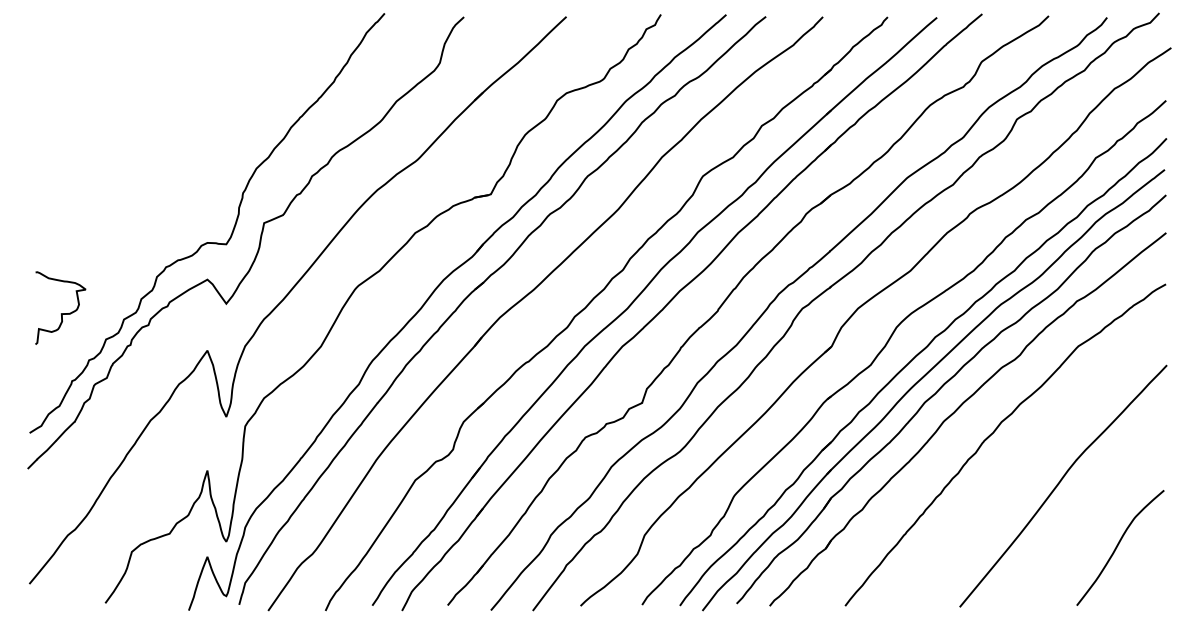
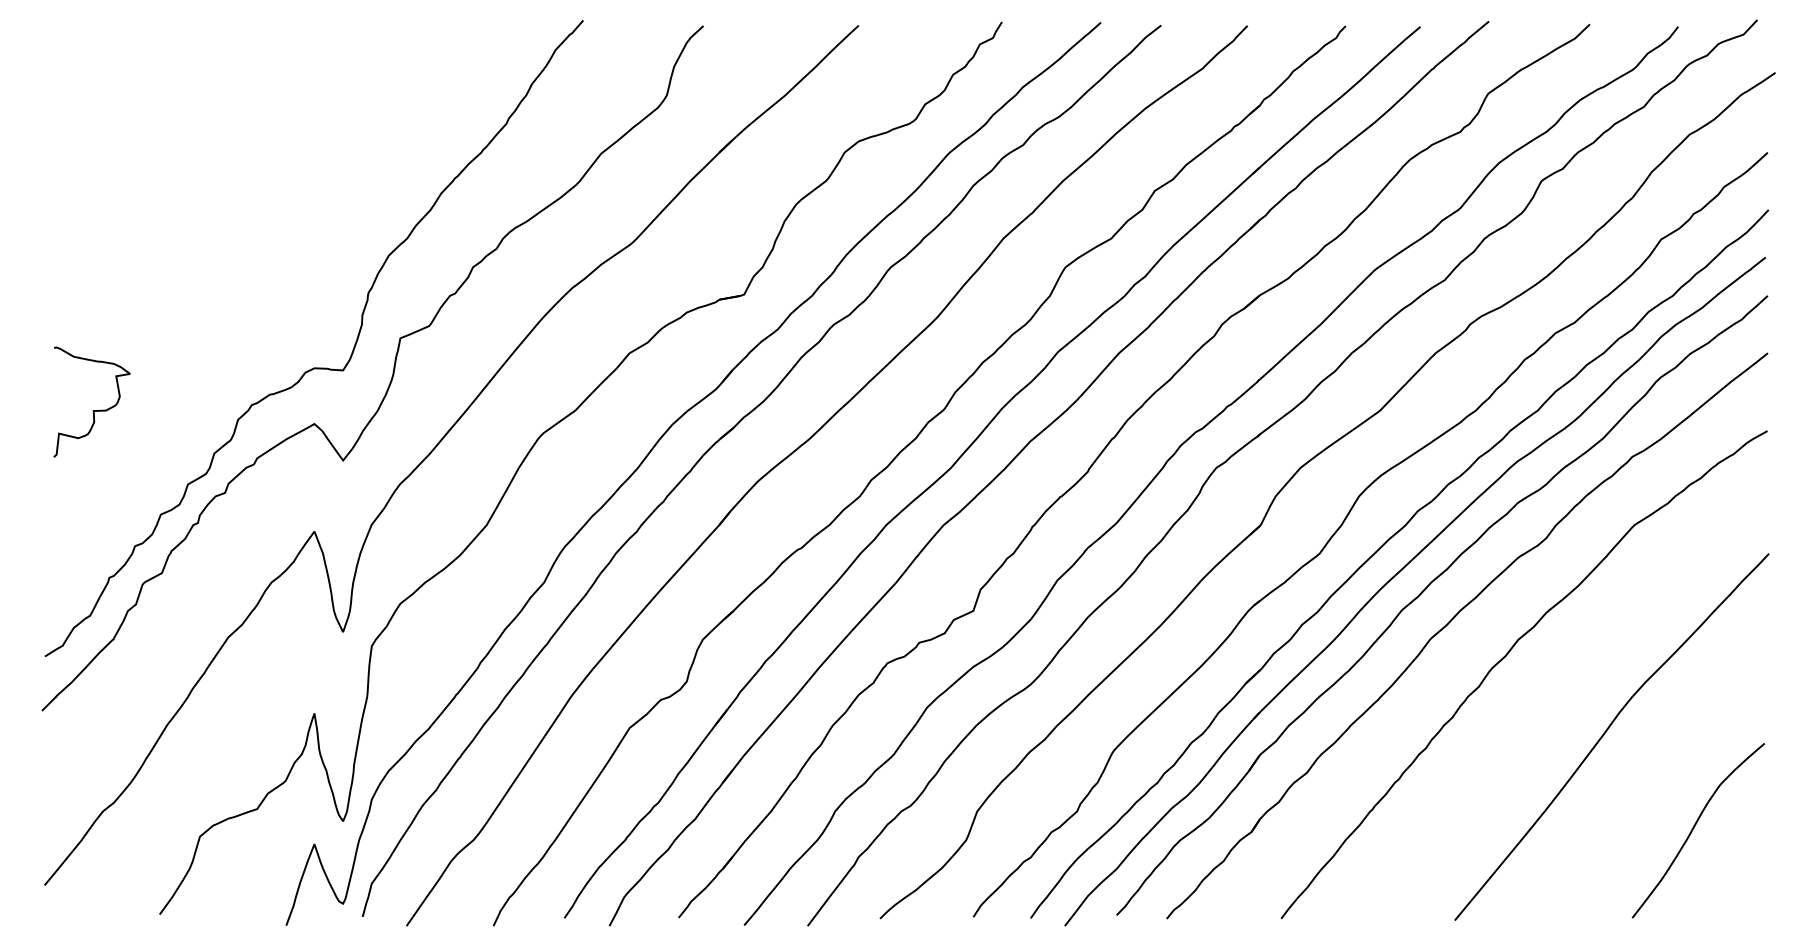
curve: (60, 313) -> (91, 410), moved

